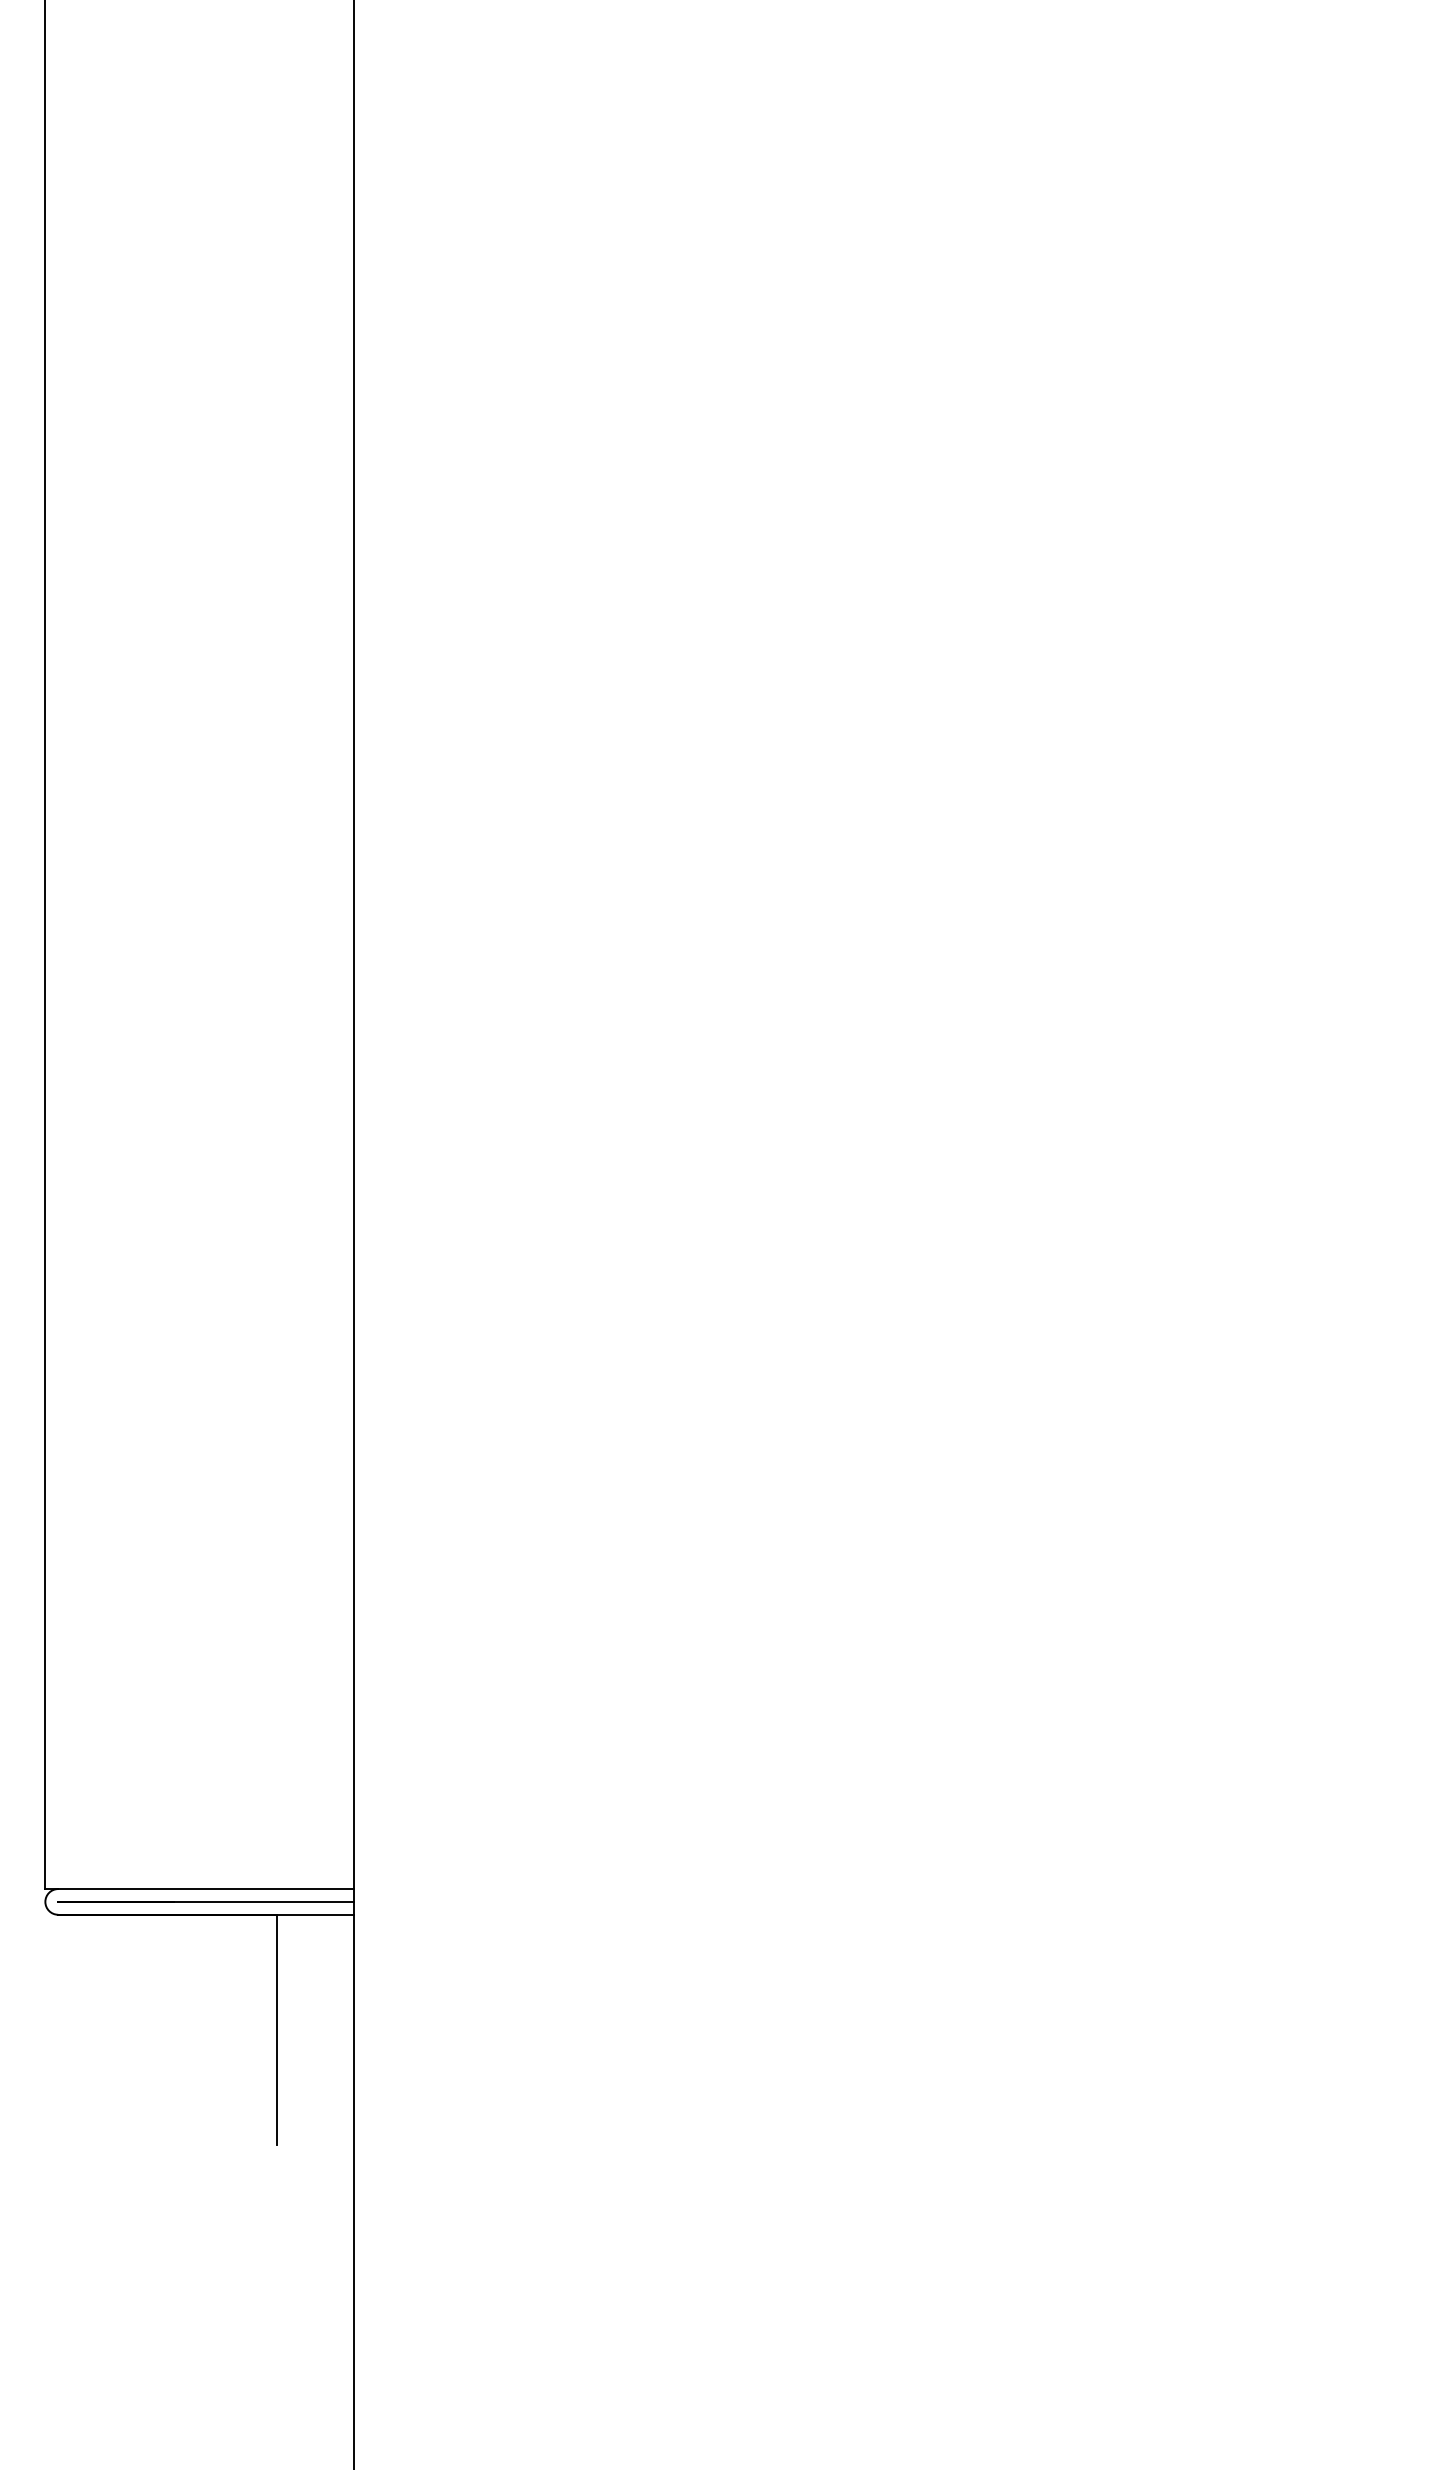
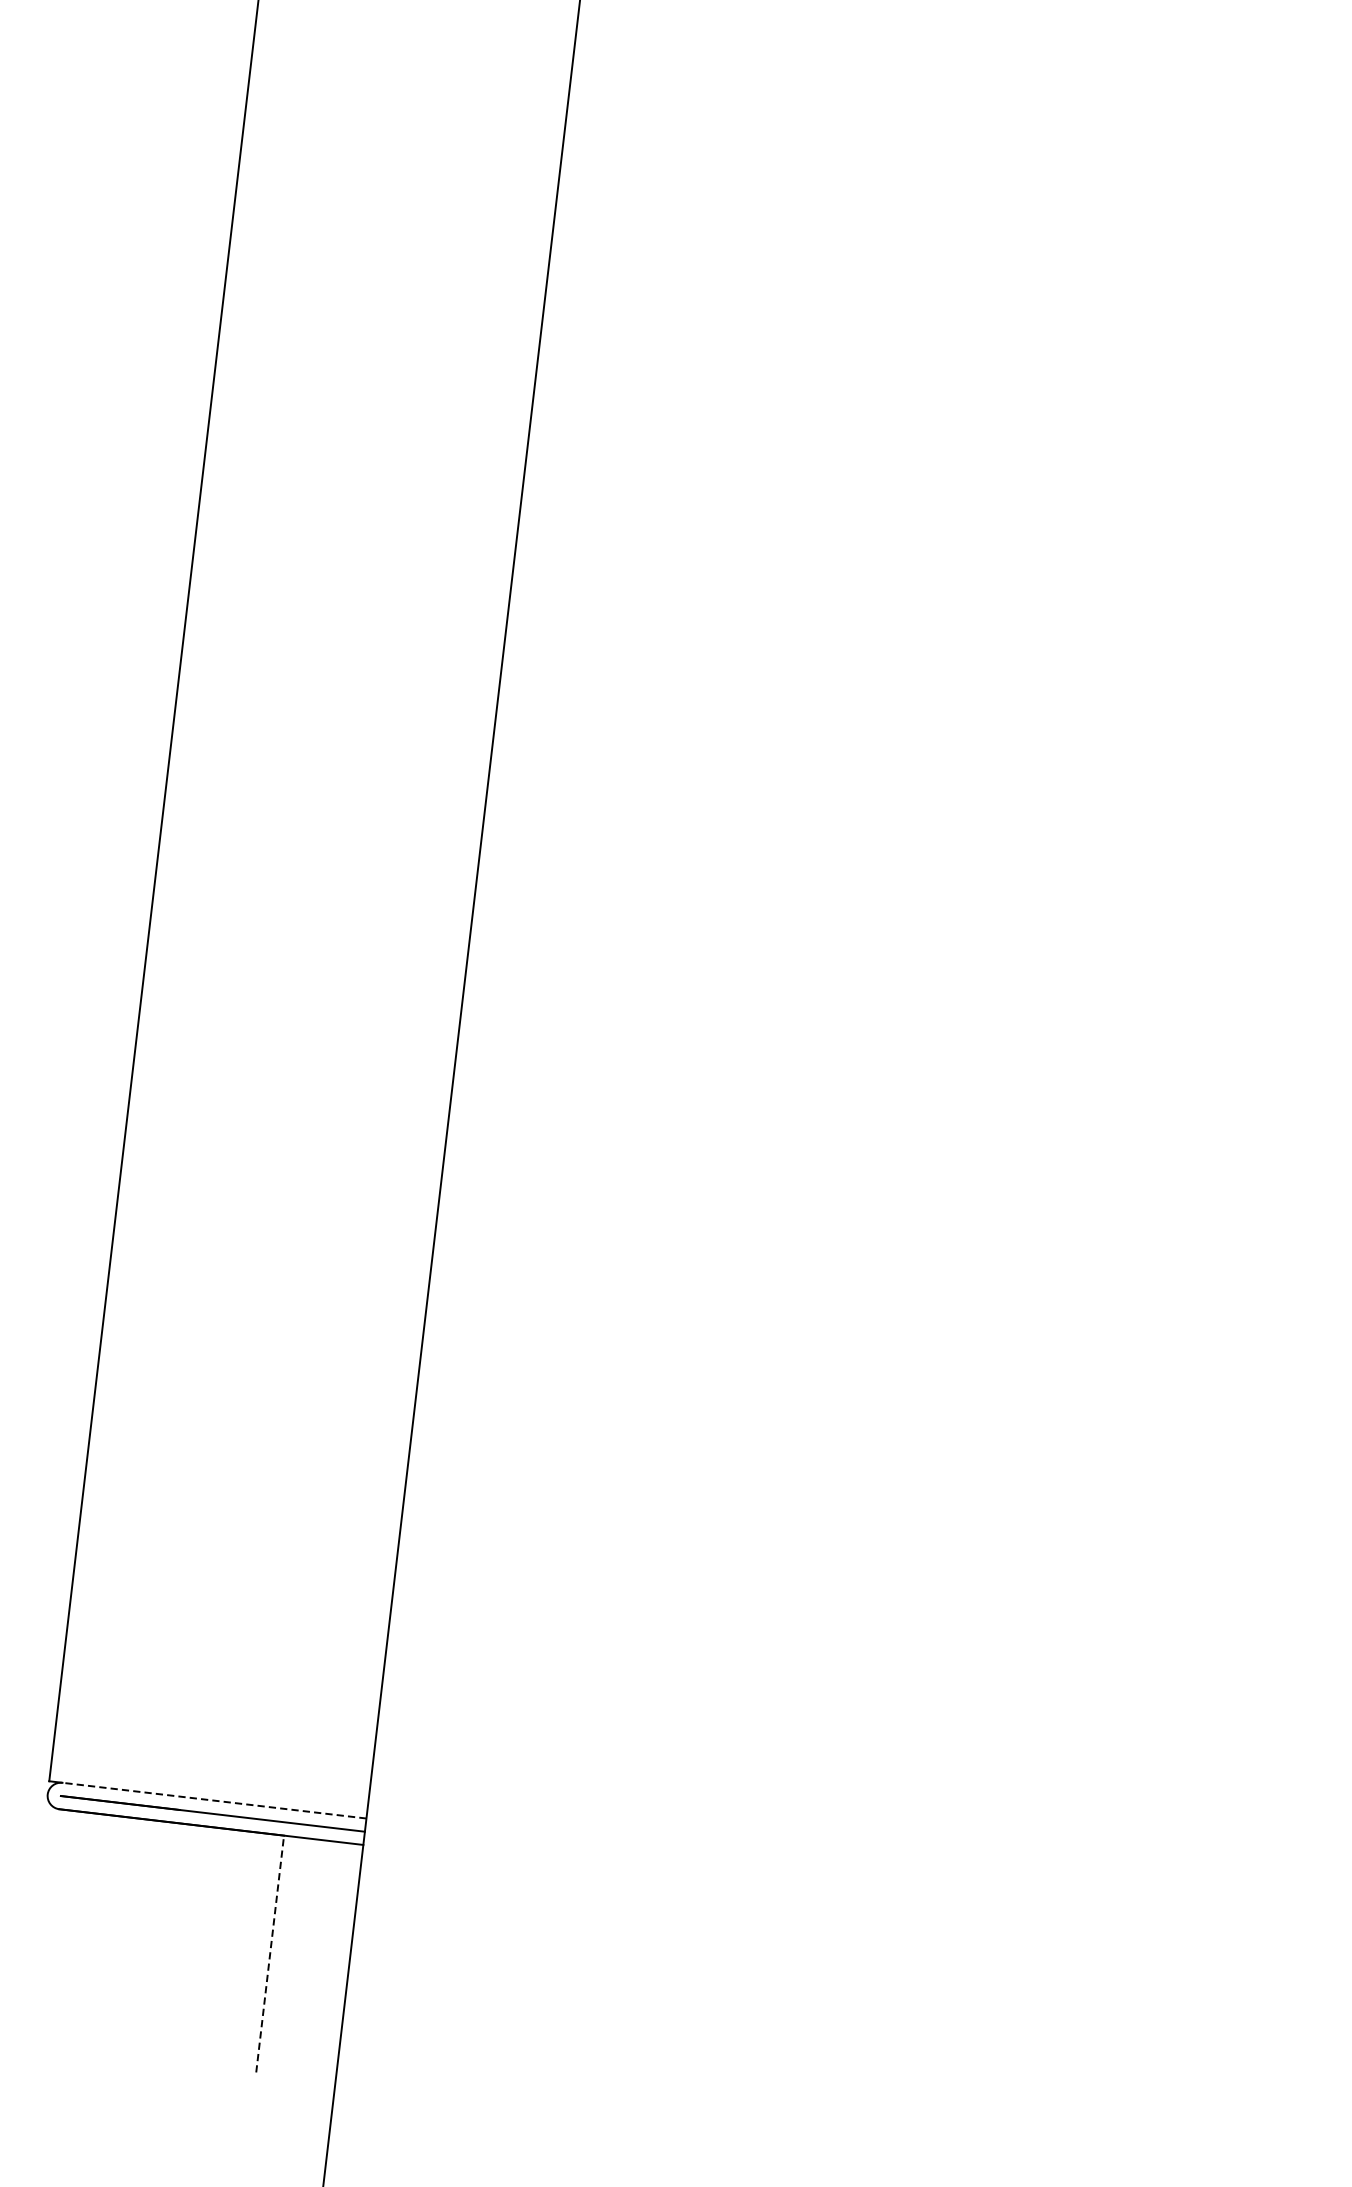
line: (206, 1889) -> (214, 1801), solid -> dashed
line: (276, 2029) -> (269, 1953), solid -> dashed

